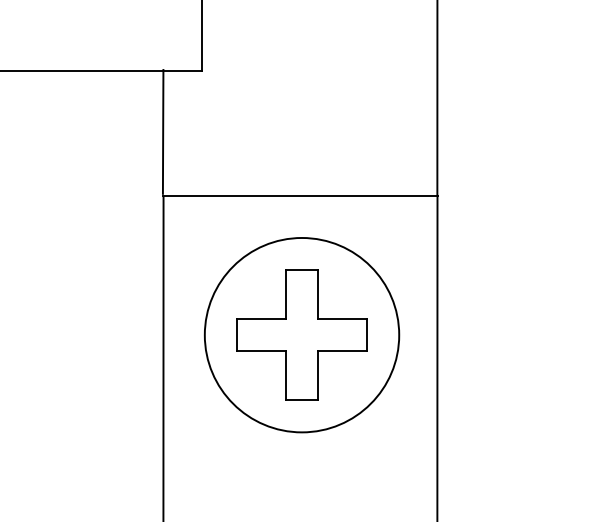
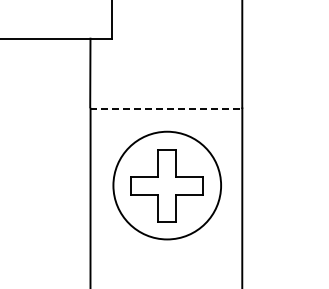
line: (300, 196) -> (166, 108), solid -> dashed

